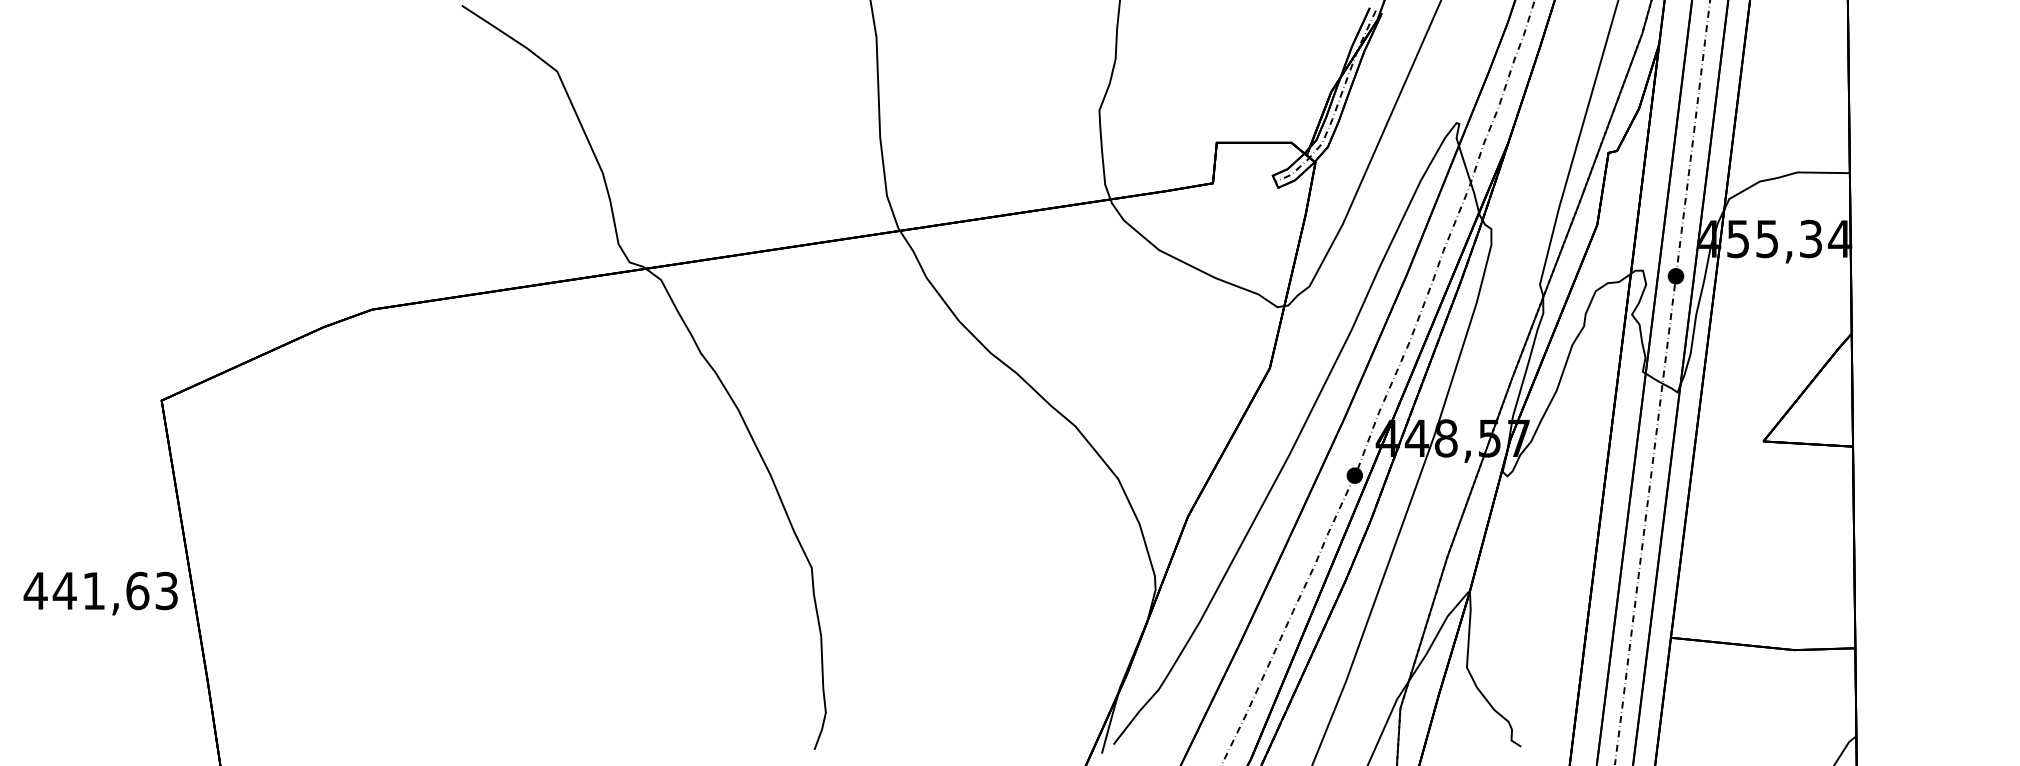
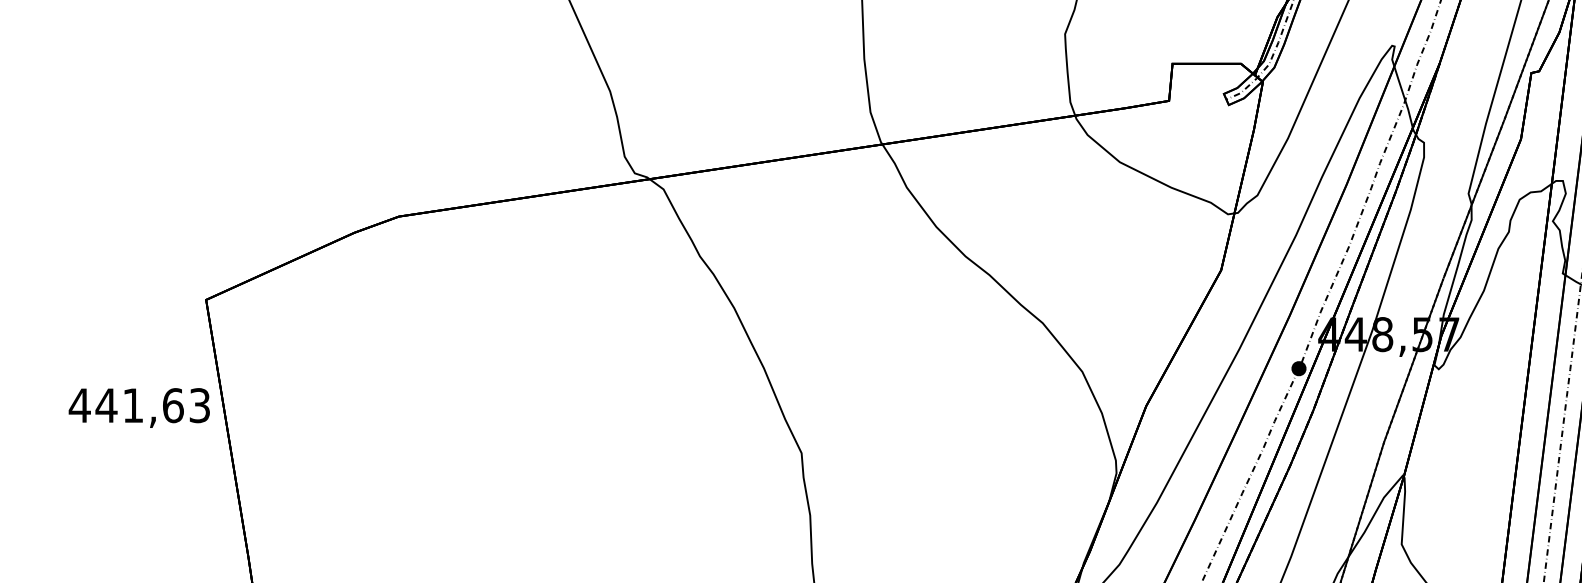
text: (100, 593) -> (139, 407), moved

